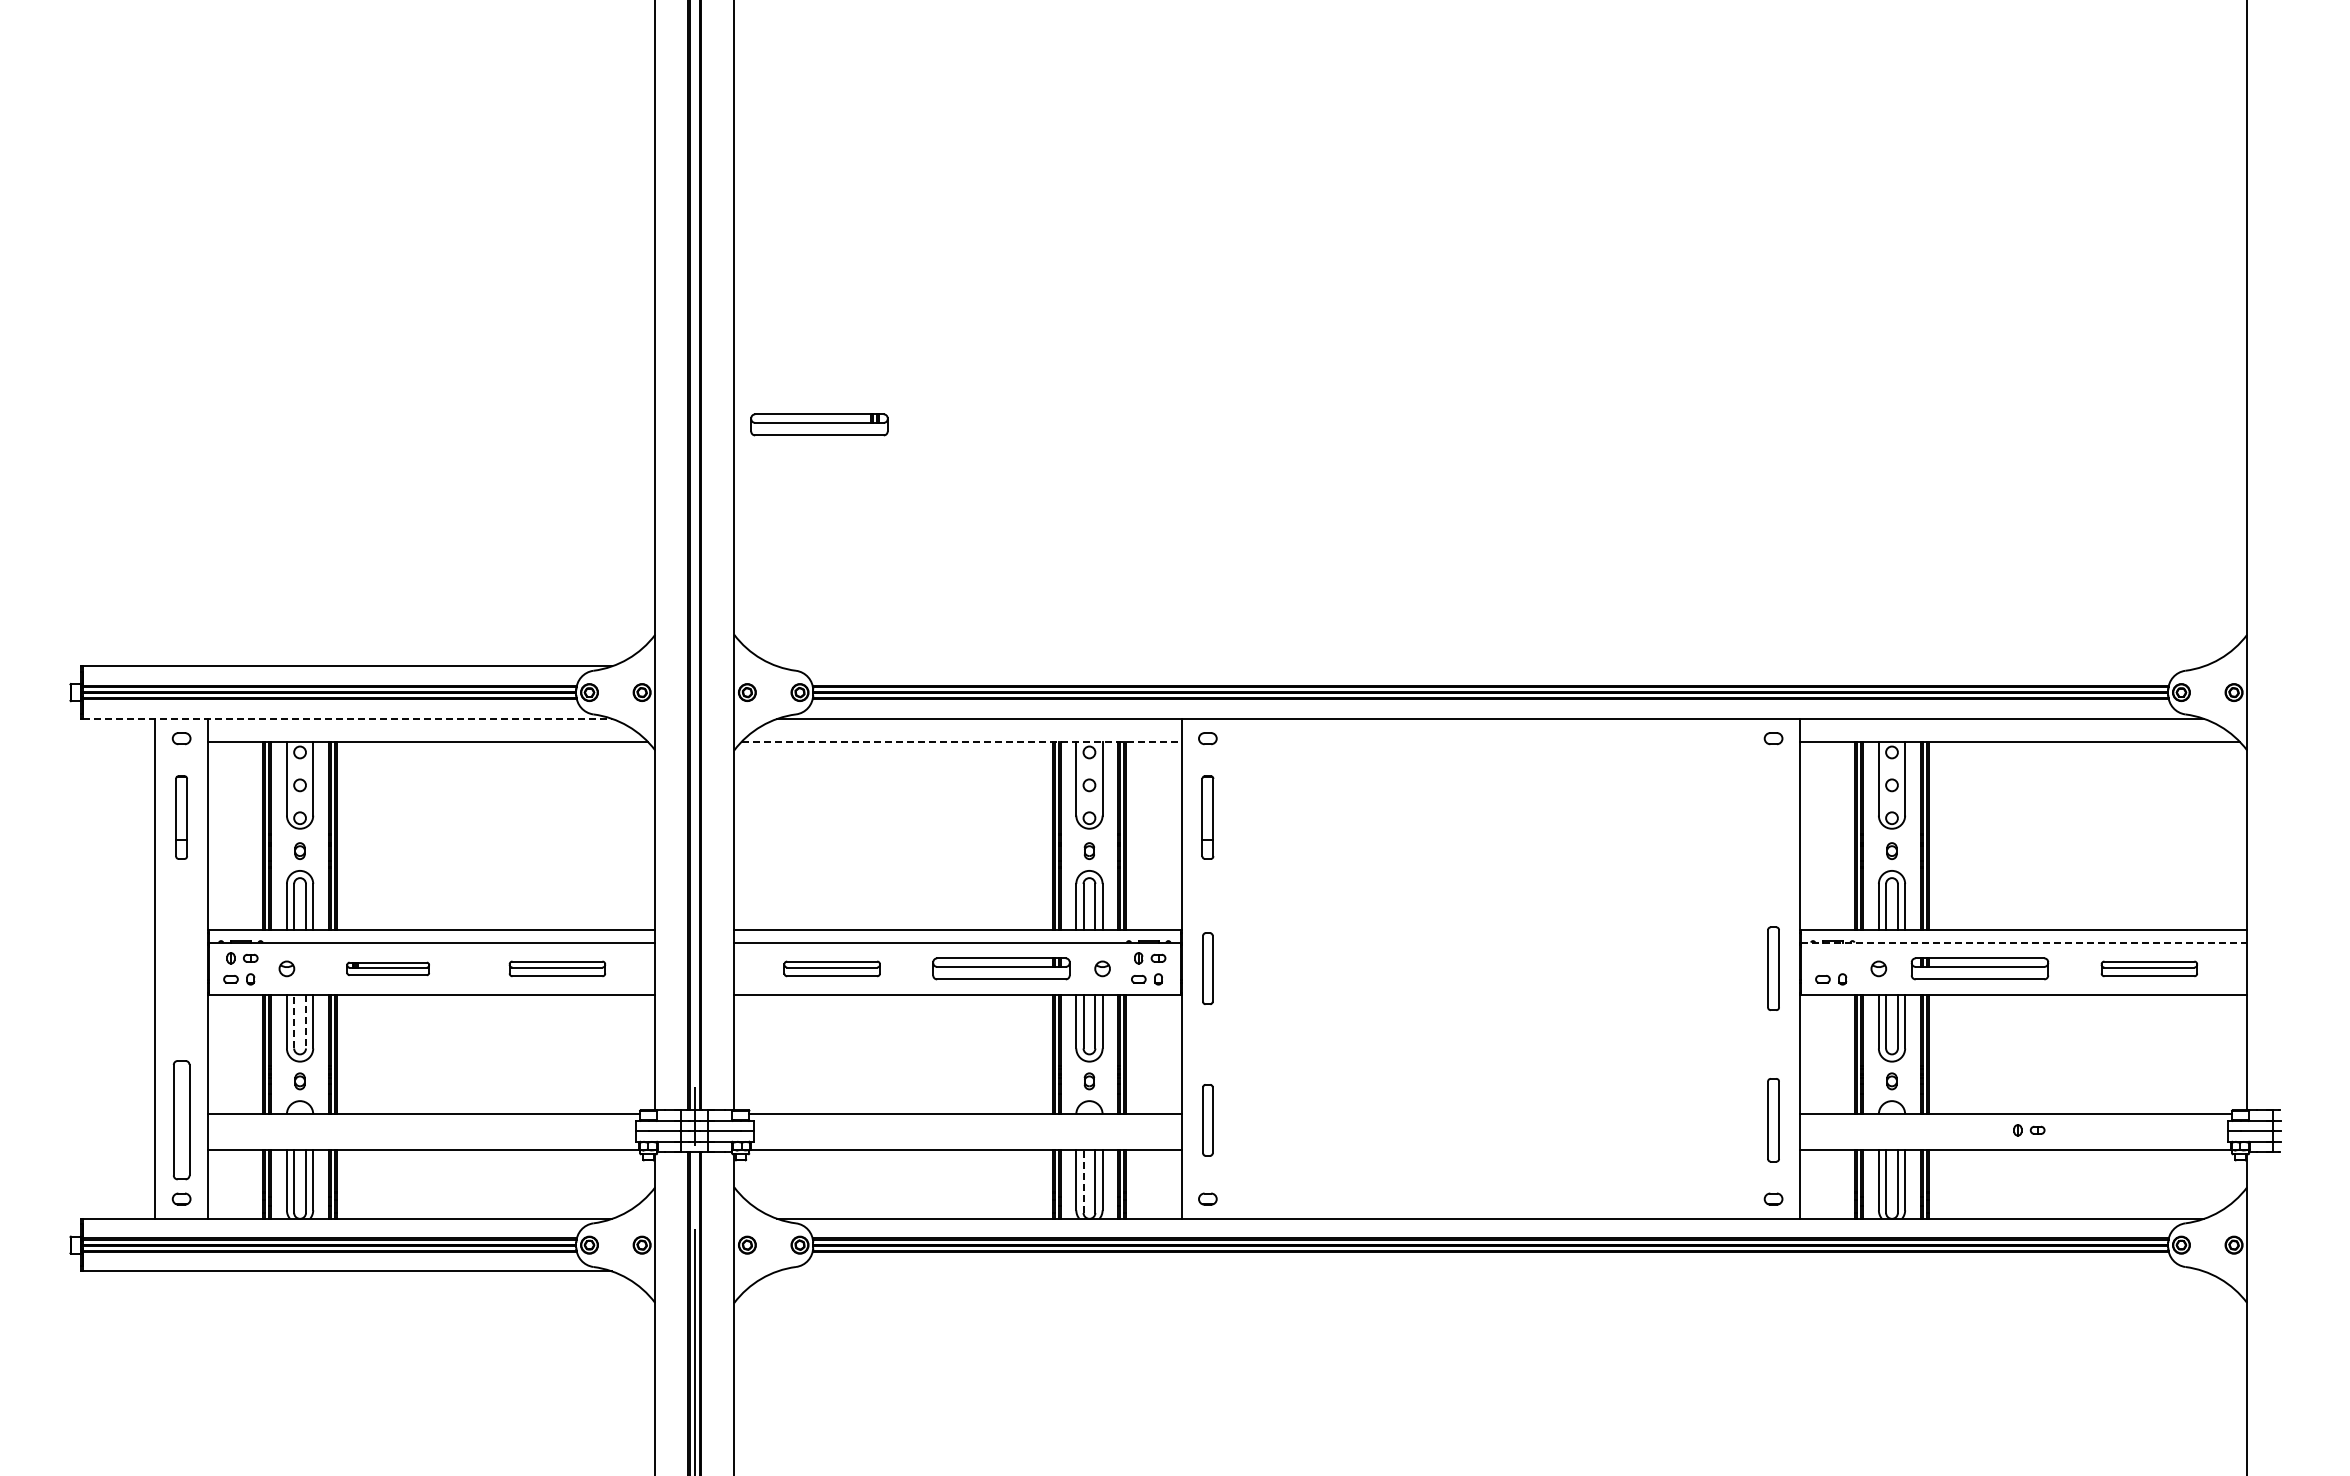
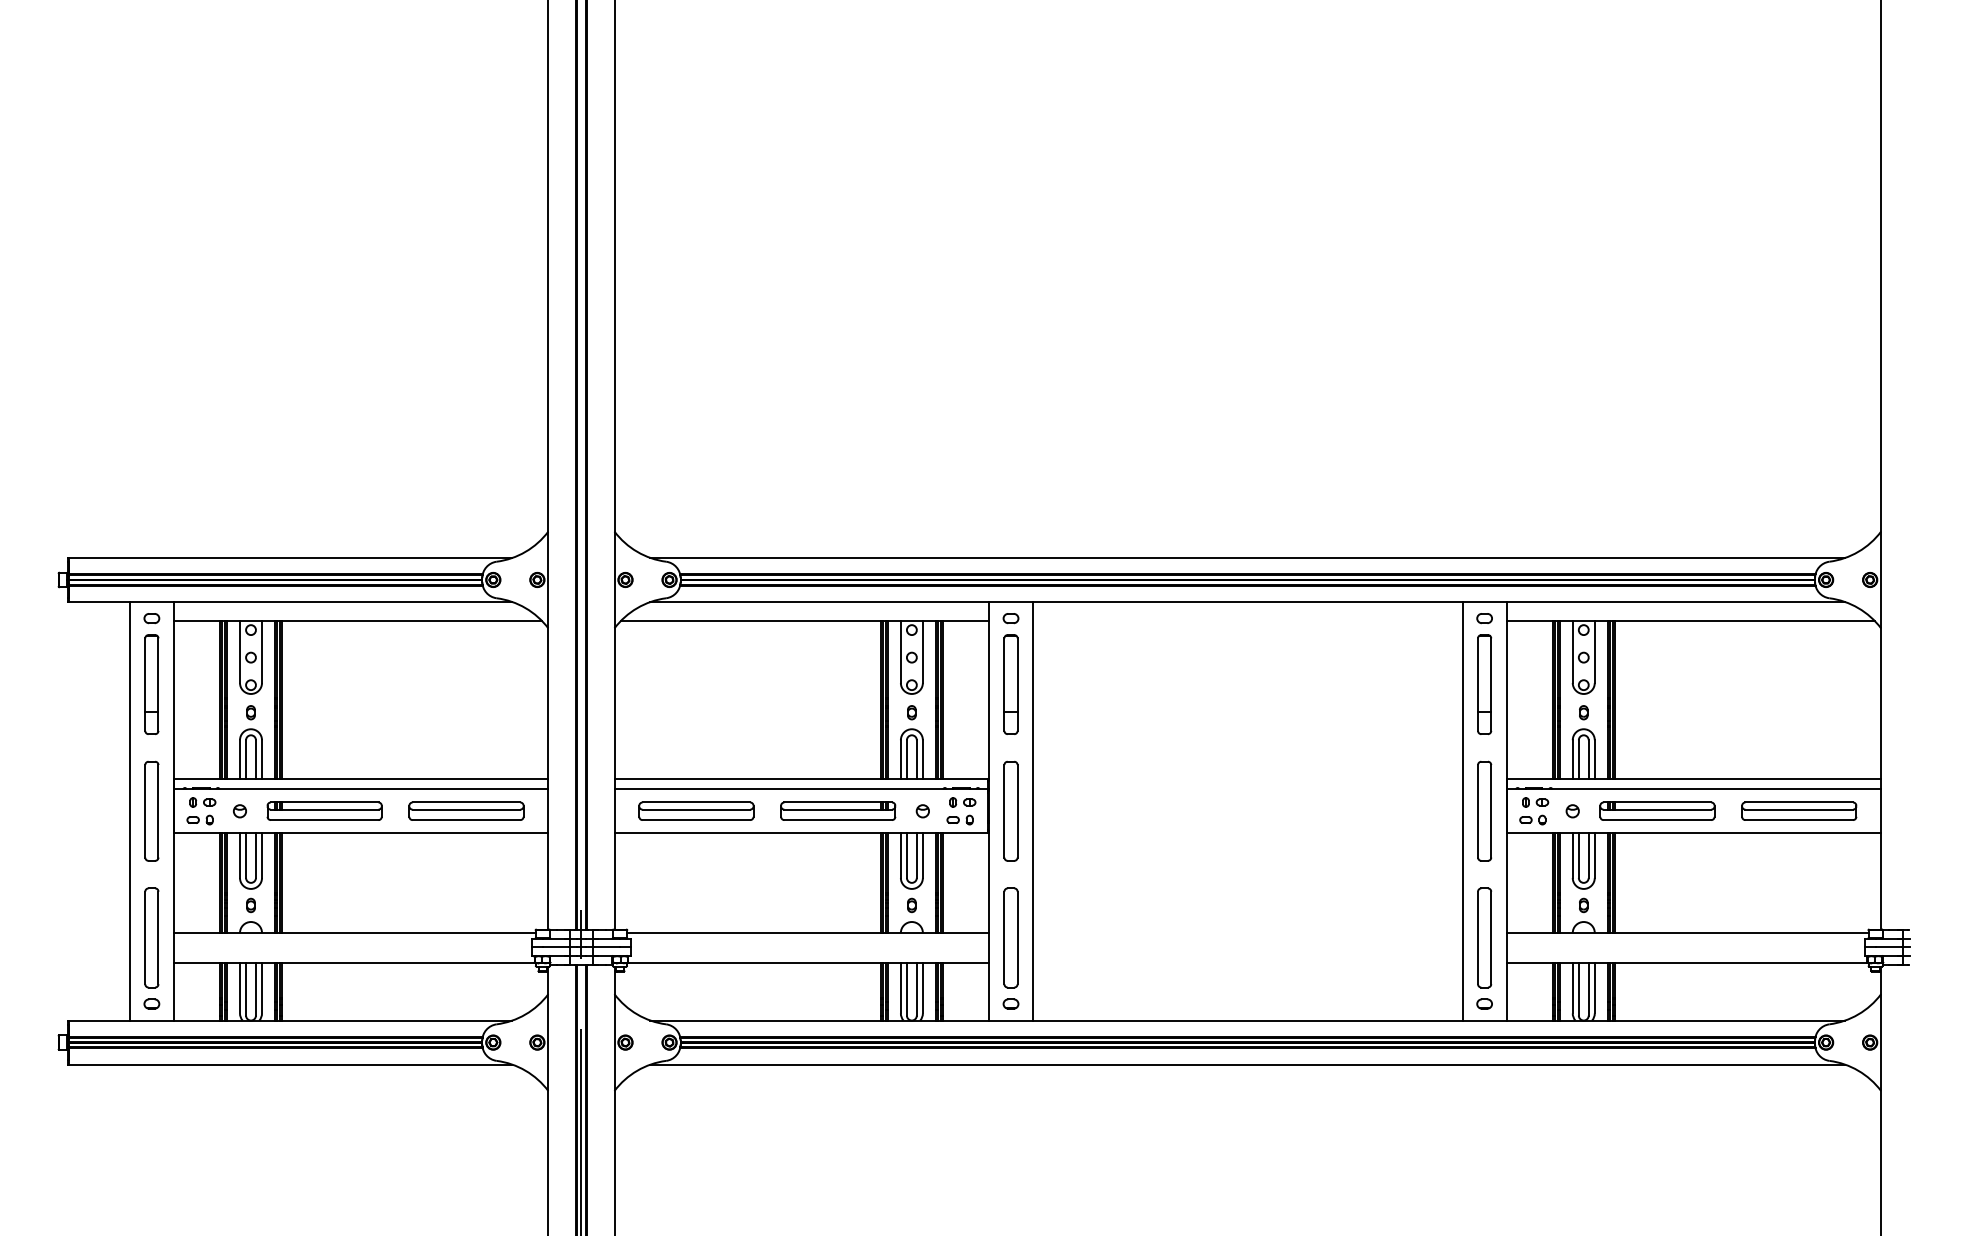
part: (819, 424) -> (685, 355), removed
line: (1490, 666) -> (1247, 558), added
line: (347, 718) -> (290, 601), dashed -> solid
line: (962, 741) -> (805, 620), dashed -> solid
part: (181, 817) -> (151, 684), size x1.43
part: (1207, 817) -> (1010, 684), size x1.43
part: (1773, 817) -> (1484, 684), added
line: (2024, 942) -> (1694, 789), dashed -> solid
part: (181, 968) -> (151, 810), added
part: (388, 968) -> (325, 810), size x1.67
part: (557, 968) -> (466, 810), size x1.43
part: (832, 968) -> (696, 810), size x1.43
part: (1207, 968) -> (1010, 810), size x1.67
line: (1234, 968) -> (1033, 810), added
line: (1747, 968) -> (1462, 810), added
part: (1773, 968) -> (1484, 810), size x1.43
part: (2149, 968) -> (1799, 810), size x1.43
line: (294, 1021) -> (246, 855), dashed -> solid
line: (306, 1021) -> (256, 855), dashed -> solid
part: (1207, 1120) -> (1010, 938), size x1.67
part: (1773, 1120) -> (1484, 938), size x1.43
part: (2029, 1130) -> (1535, 802), moved
line: (1083, 1181) -> (906, 989), dashed -> solid
line: (1490, 1271) -> (1247, 1064), added

